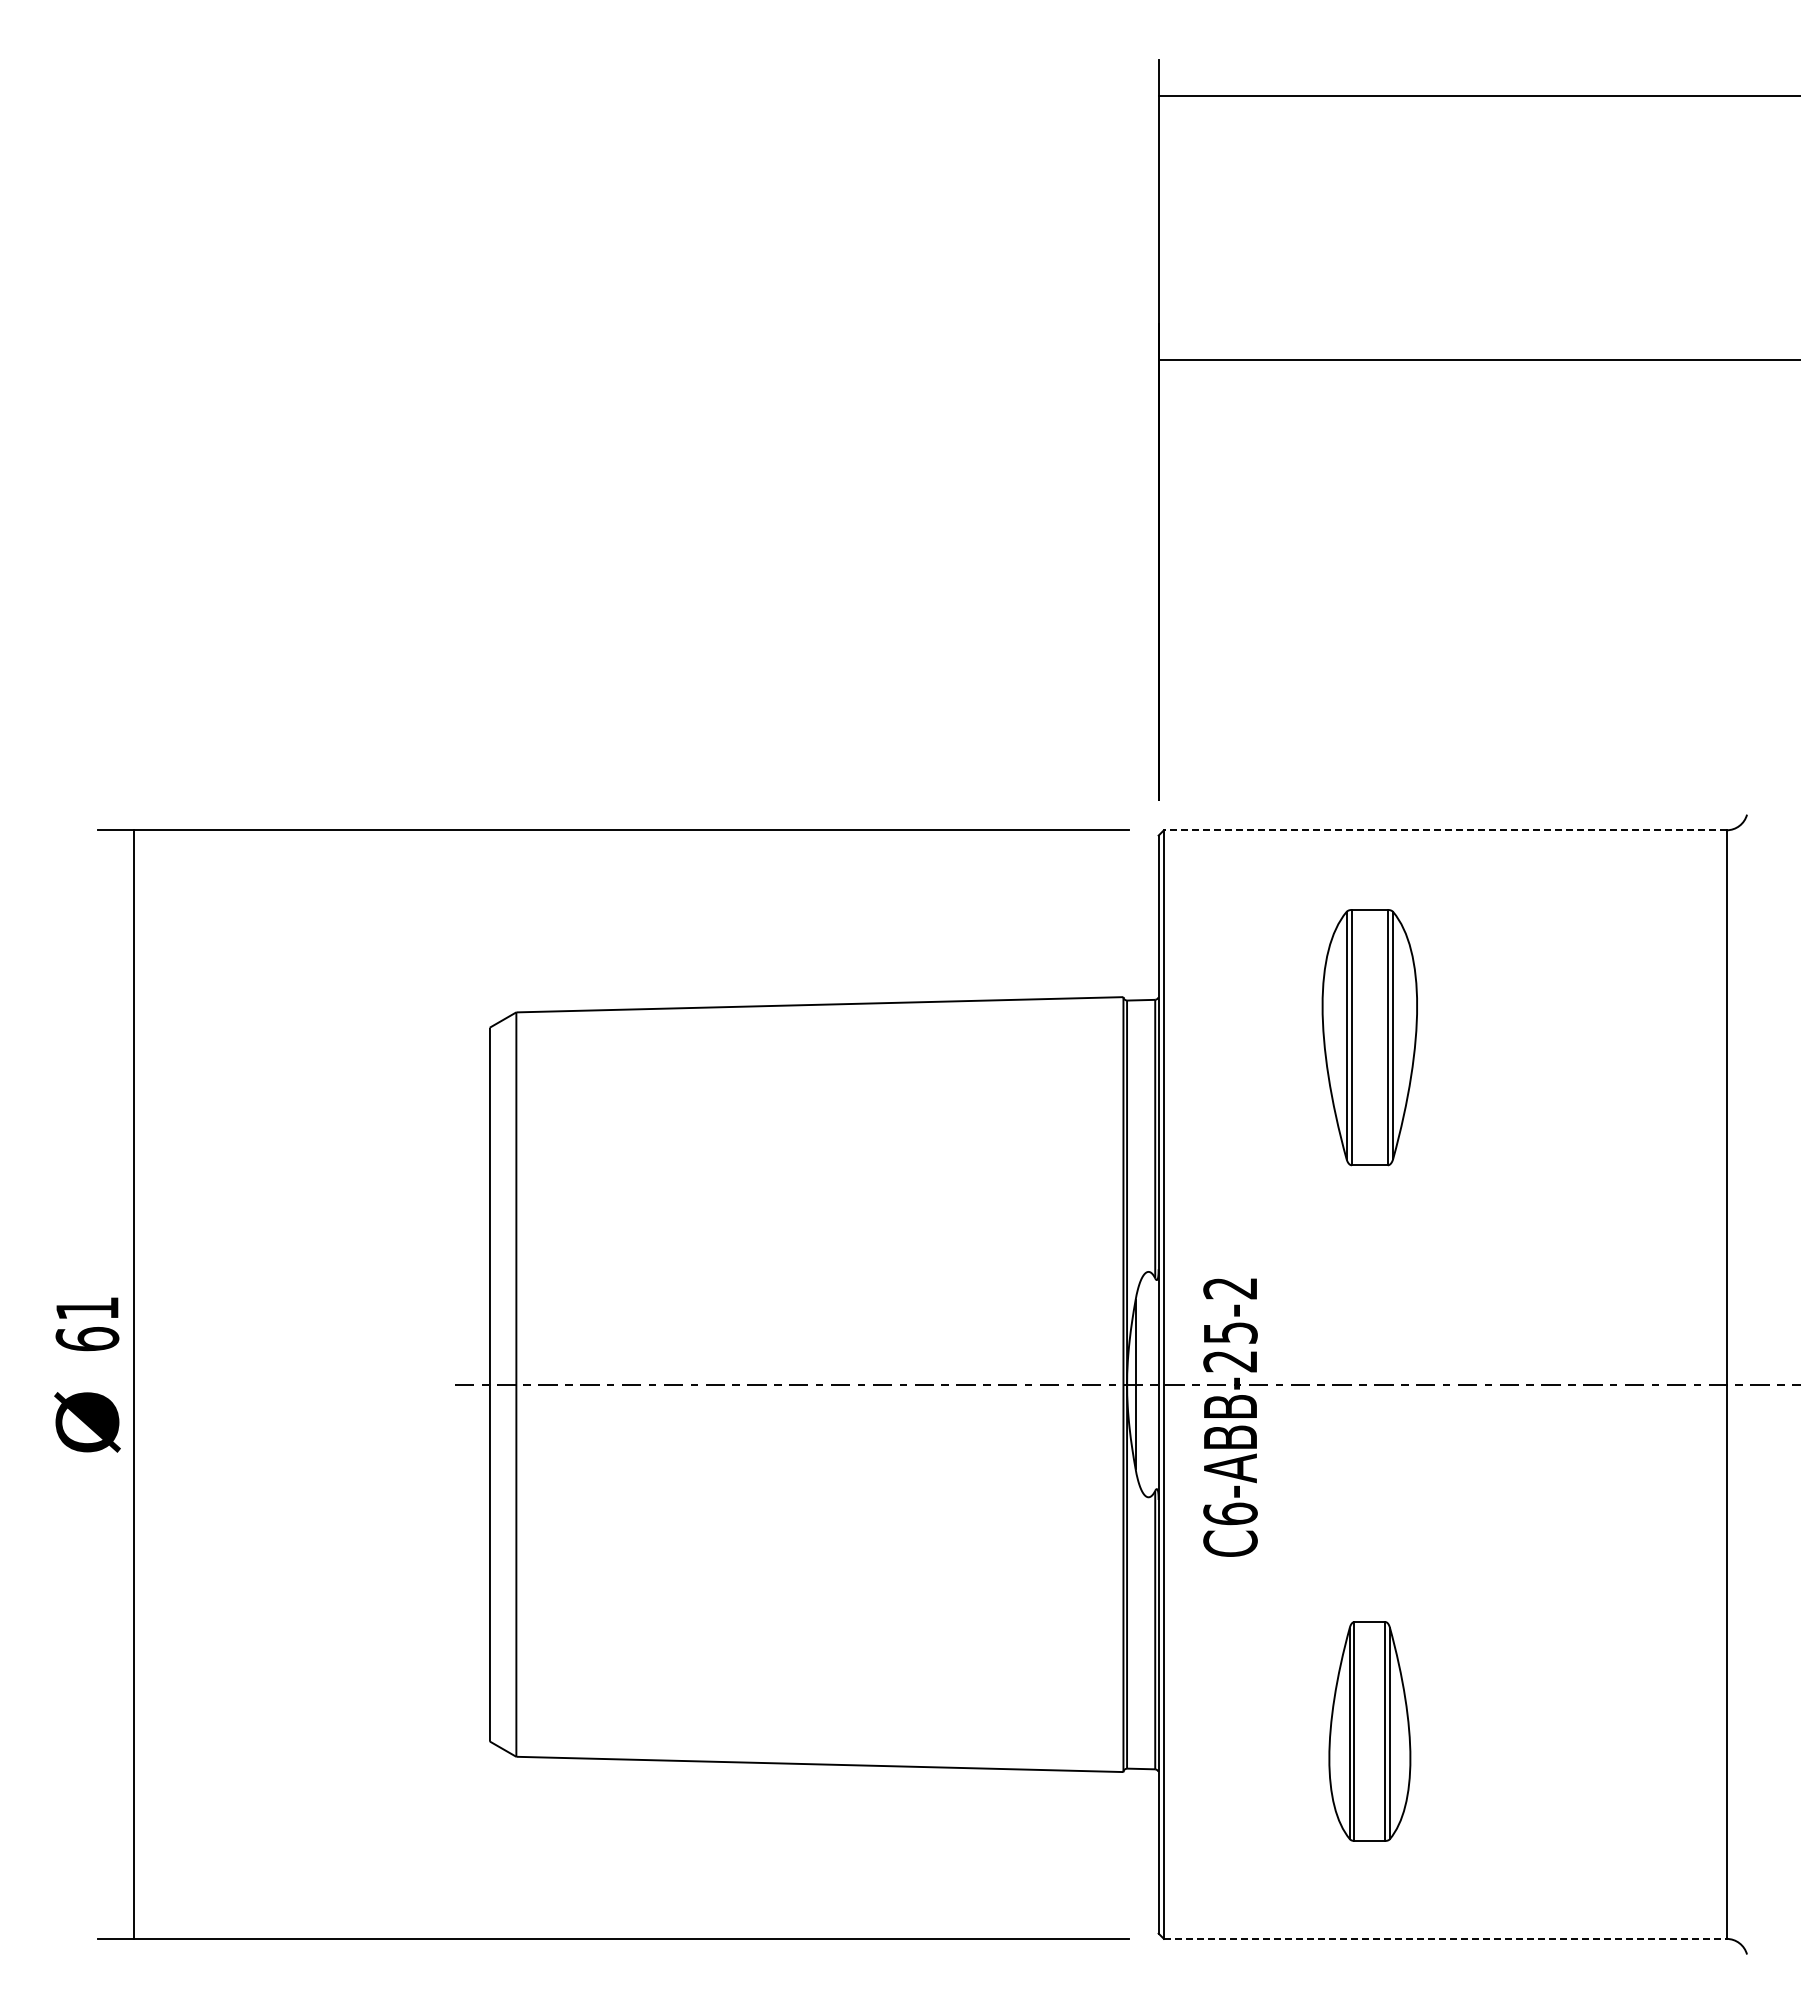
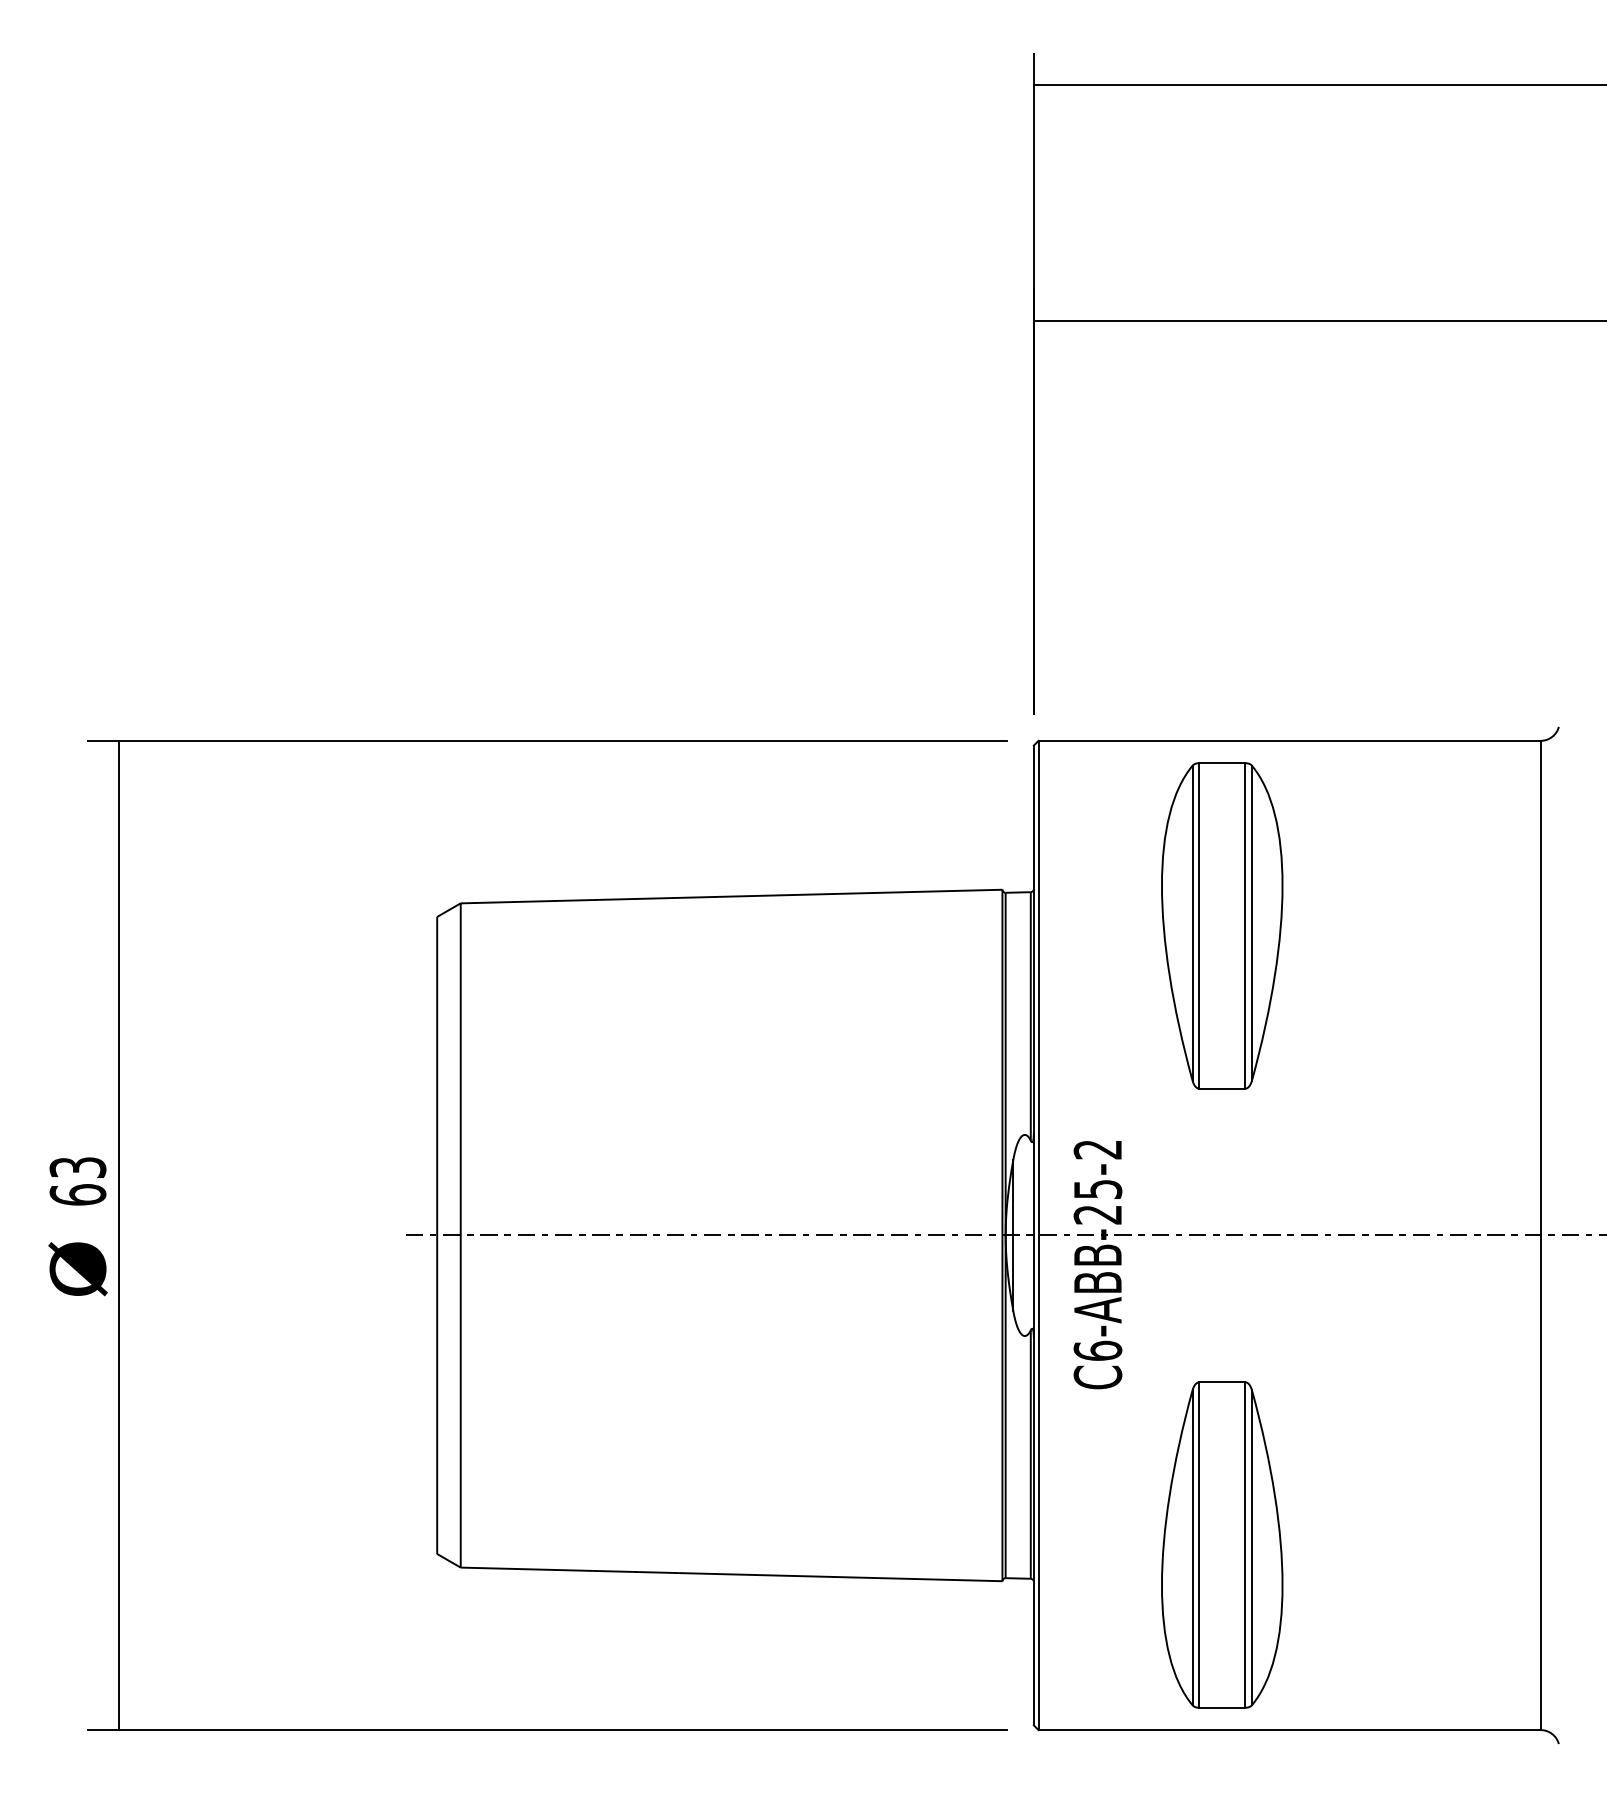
line: (1444, 830) -> (1288, 741), dashed -> solid
part: (1369, 1037) -> (1221, 925), size x1.43
text: (87, 1308) -> (78, 1167), 61 -> 63
part: (1369, 1731) -> (1221, 1545), size x1.67
line: (1445, 1938) -> (1289, 1729), dashed -> solid

